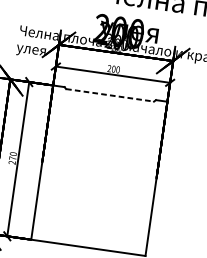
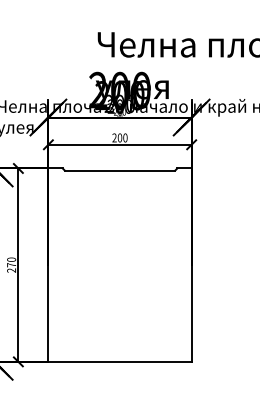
line: (110, 95) -> (120, 170), dashed -> solid

